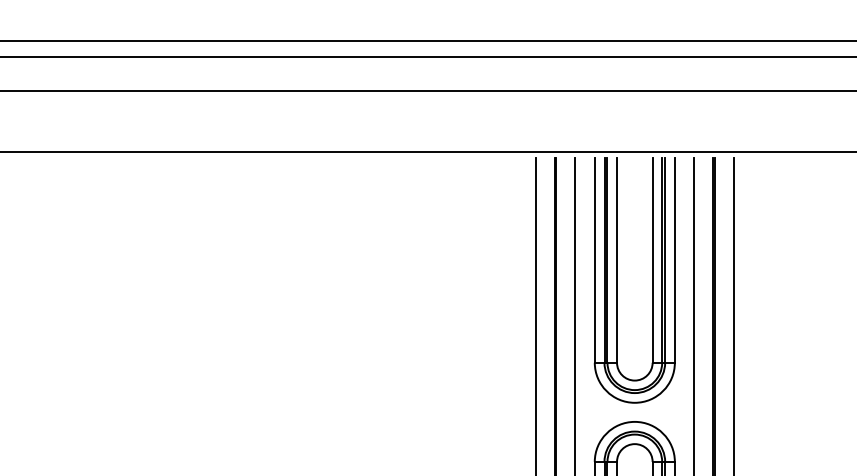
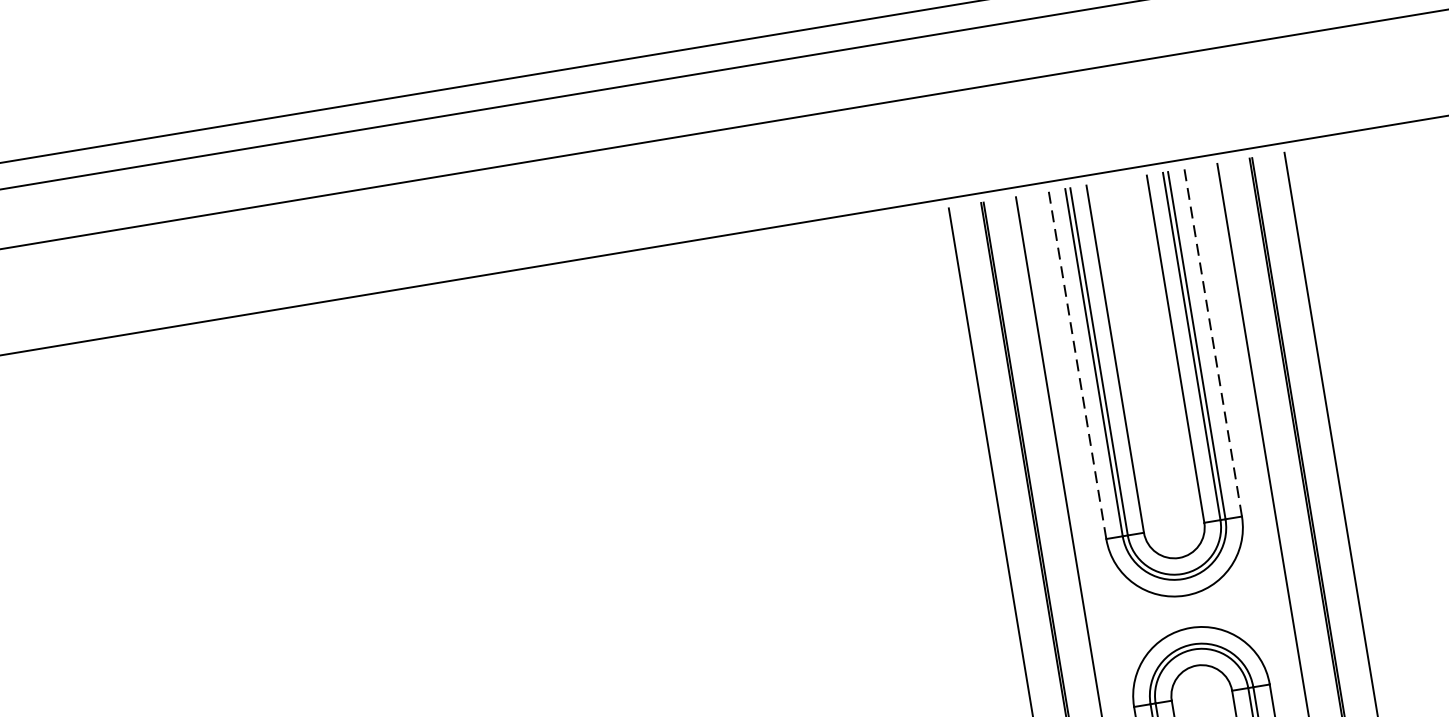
line: (594, 259) -> (1076, 364), solid -> dashed
line: (674, 260) -> (1212, 343), solid -> dashed

